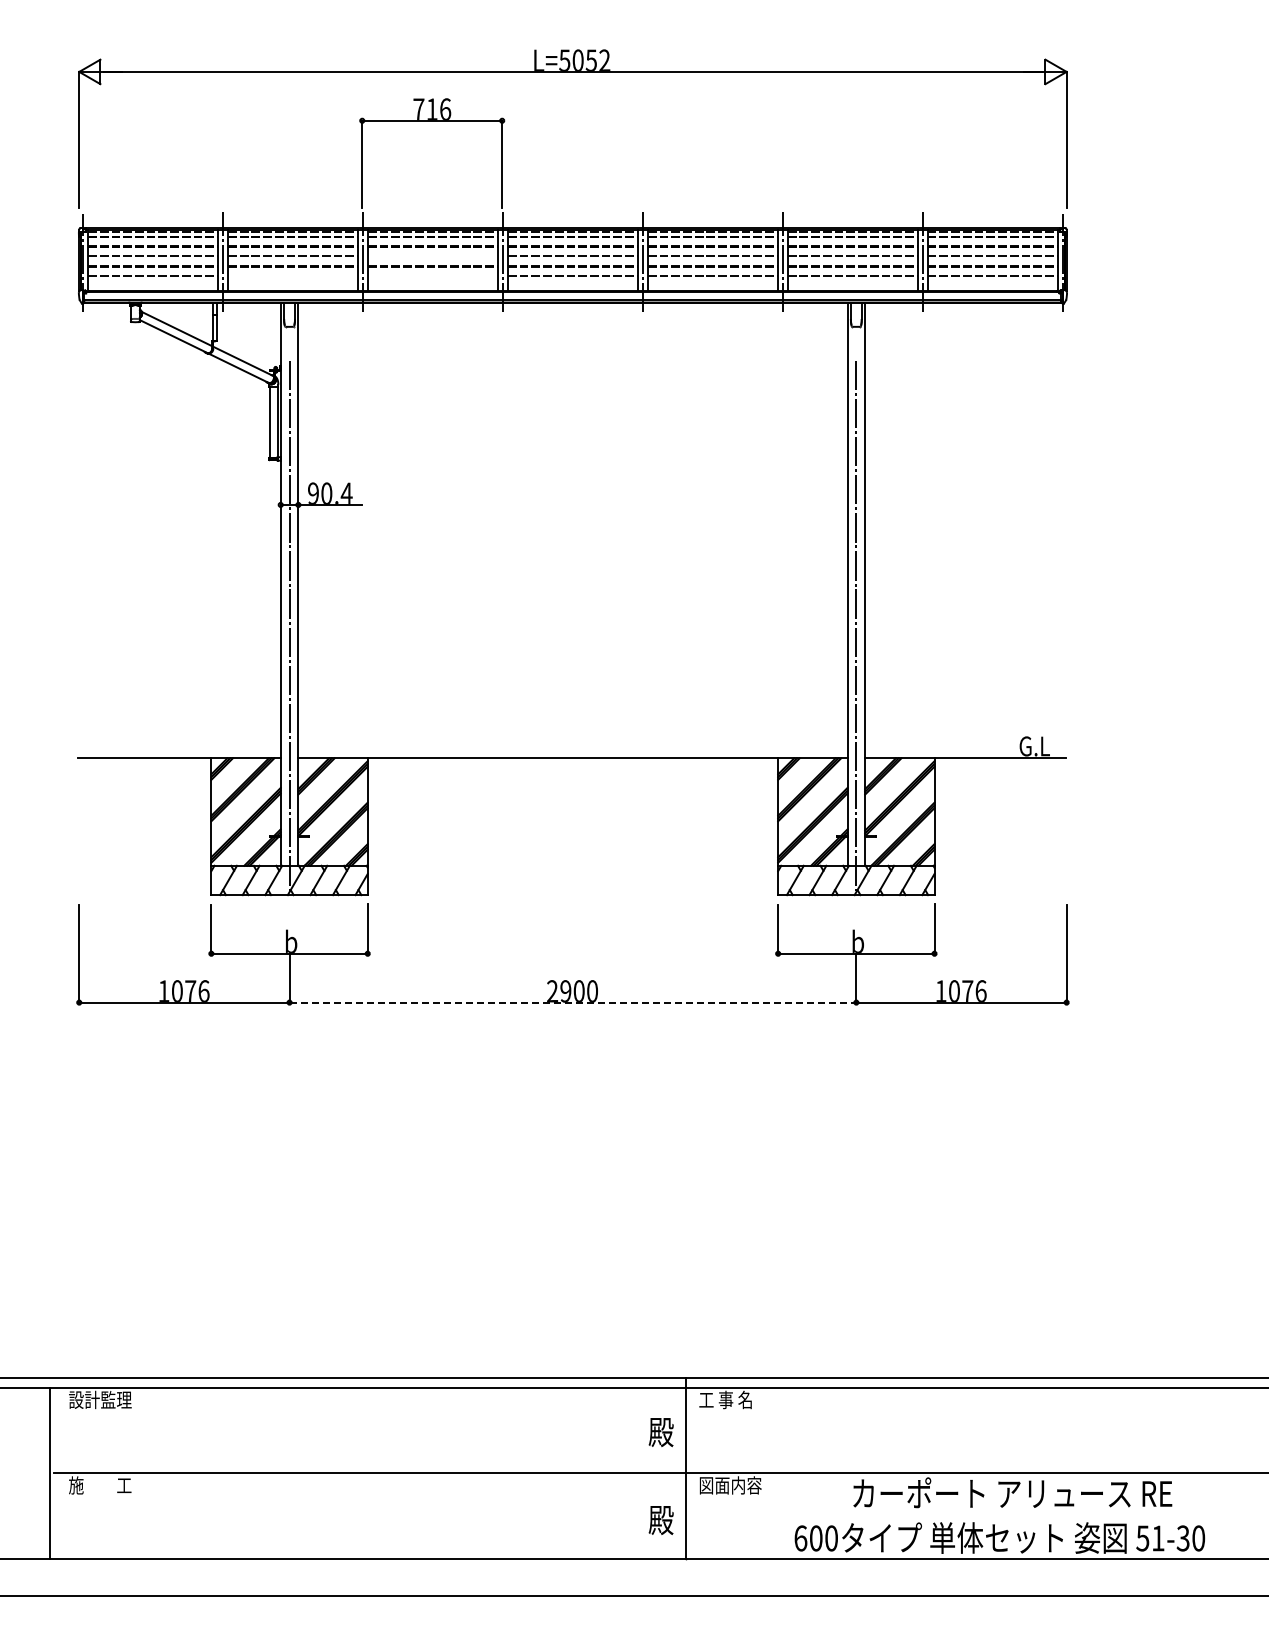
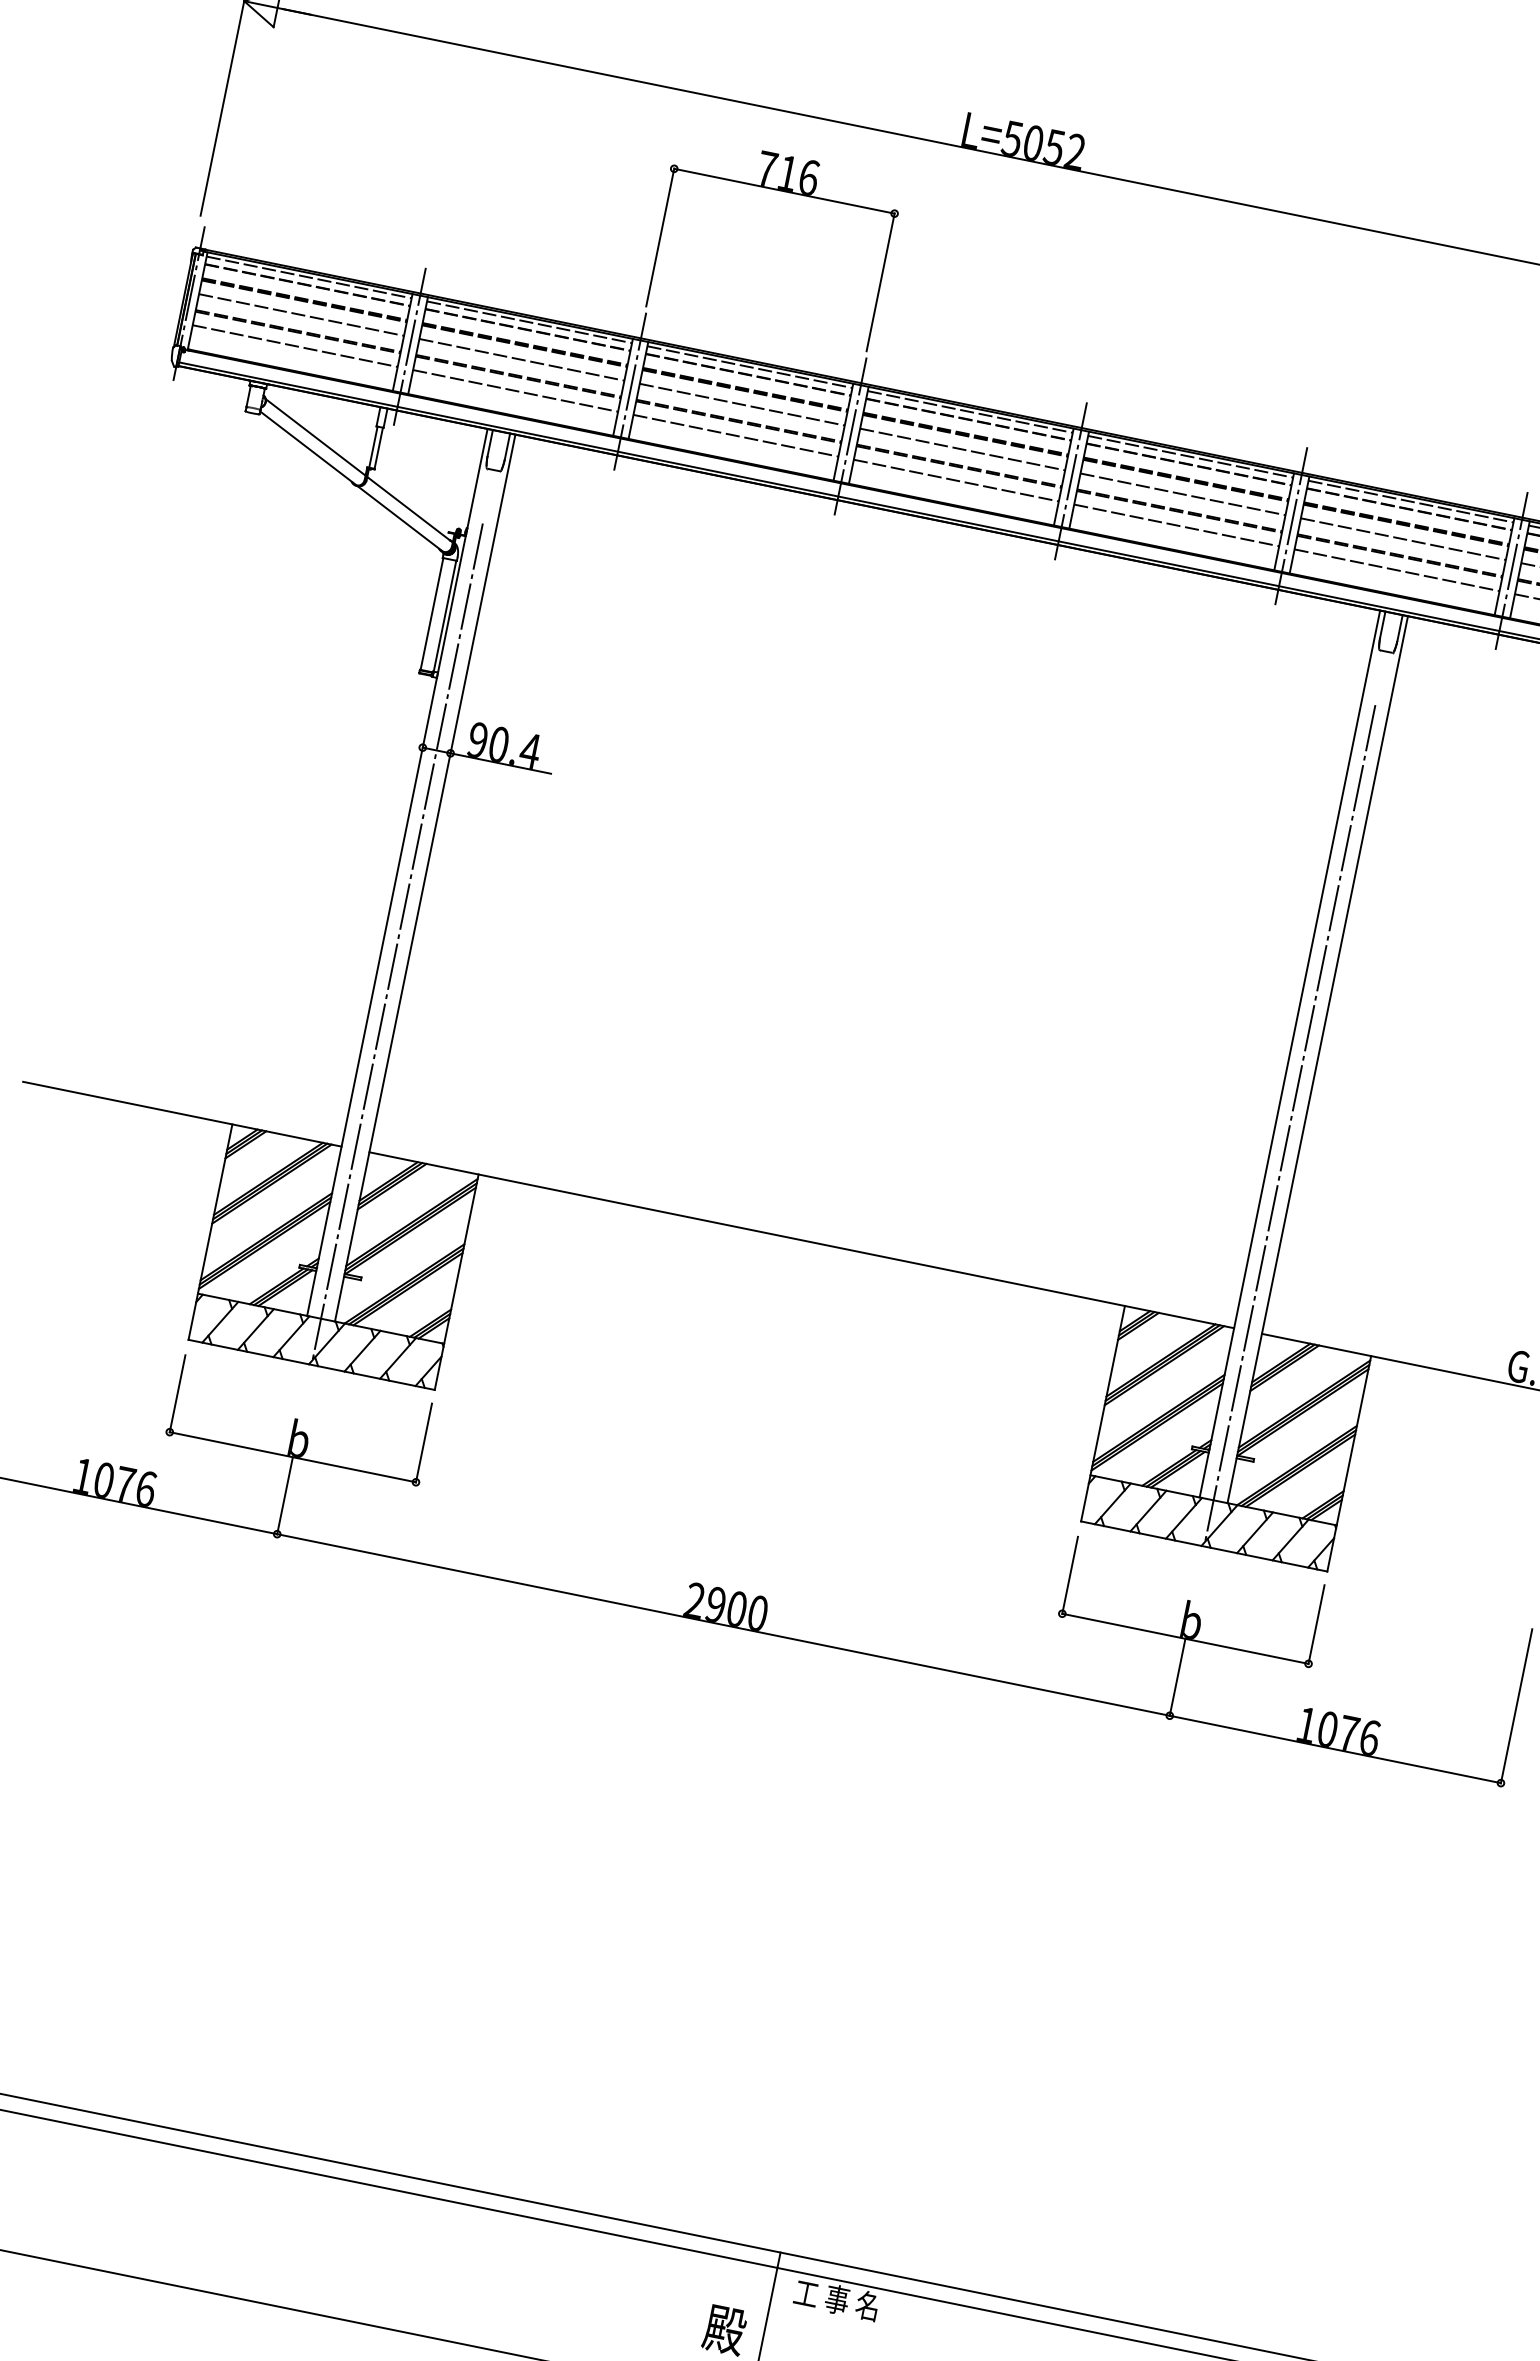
line: (432, 256) -> (741, 405), added
line: (293, 275) -> (516, 390), added
line: (432, 275) -> (735, 434), added
line: (573, 1002) -> (724, 1624), dashed -> solid

